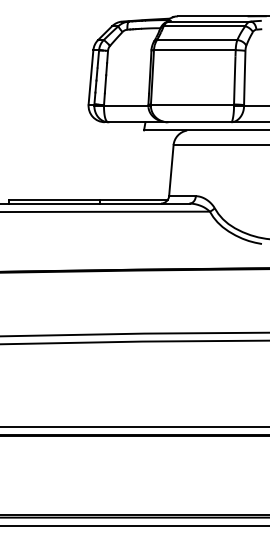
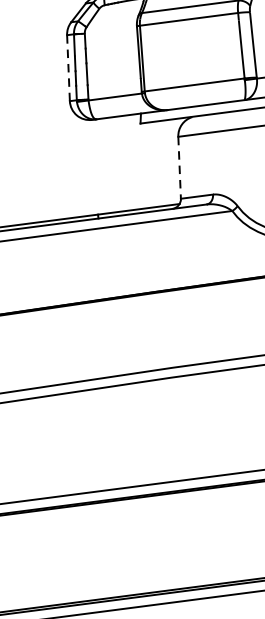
line: (90, 77) -> (67, 68), solid -> dashed
line: (171, 170) -> (179, 167), solid -> dashed

